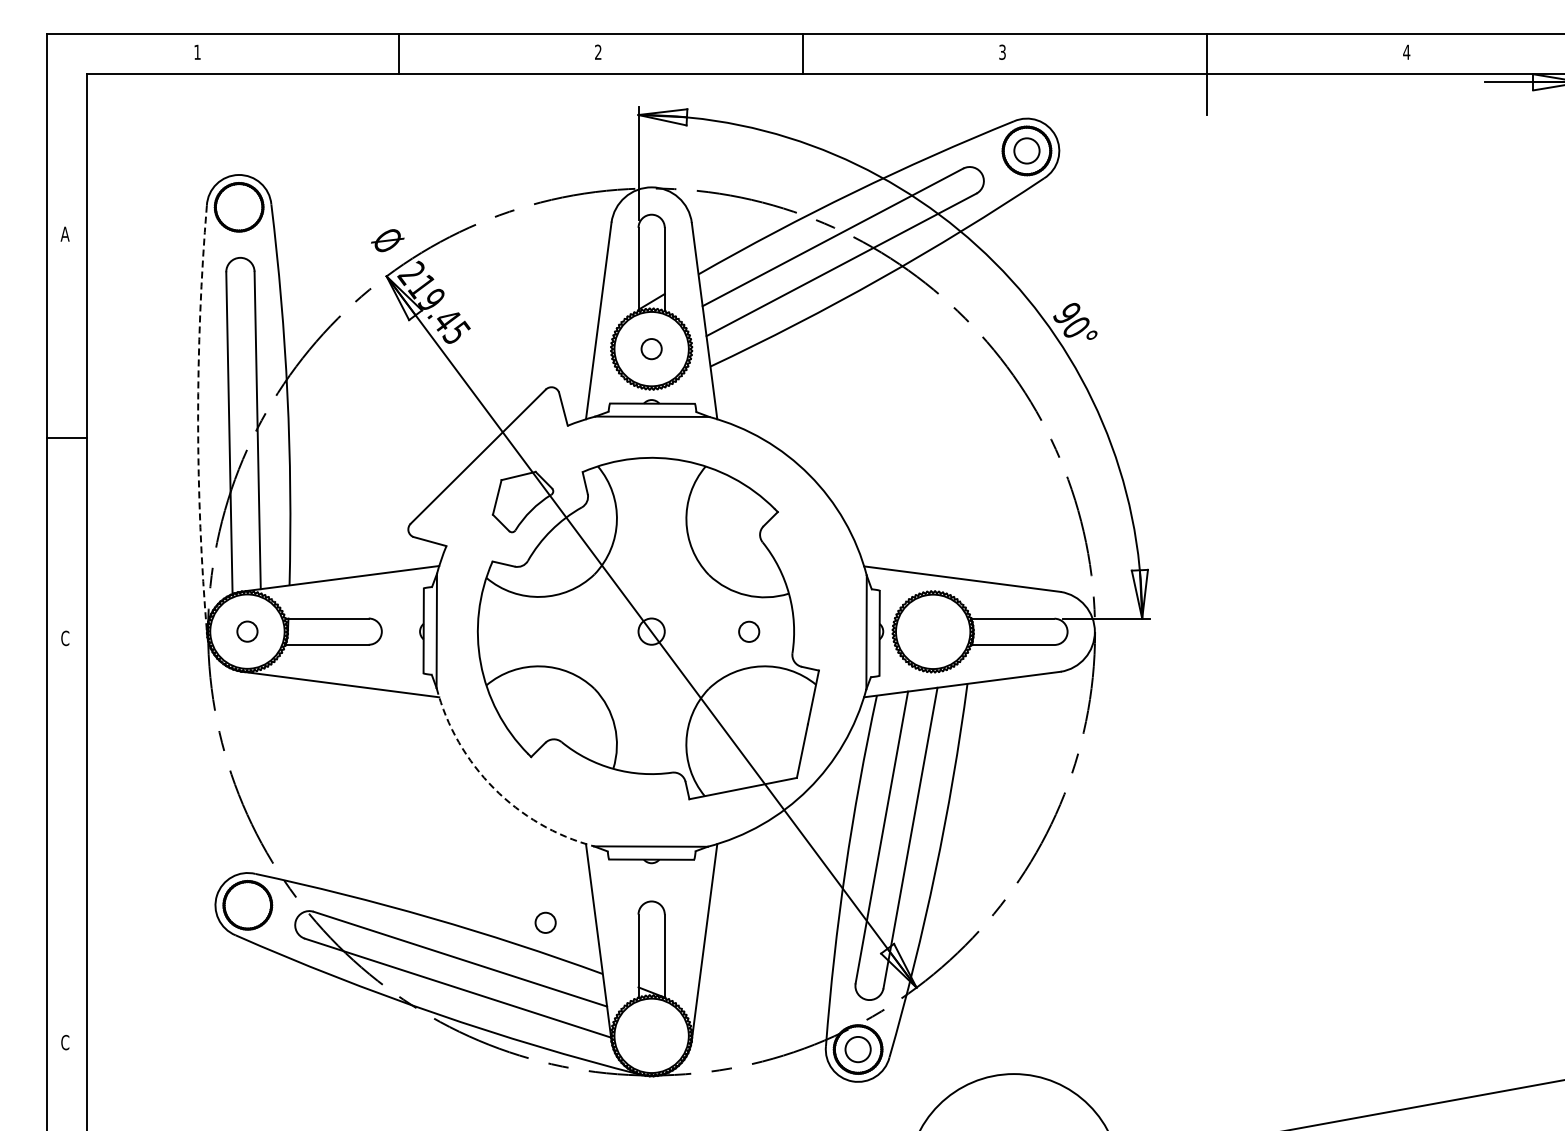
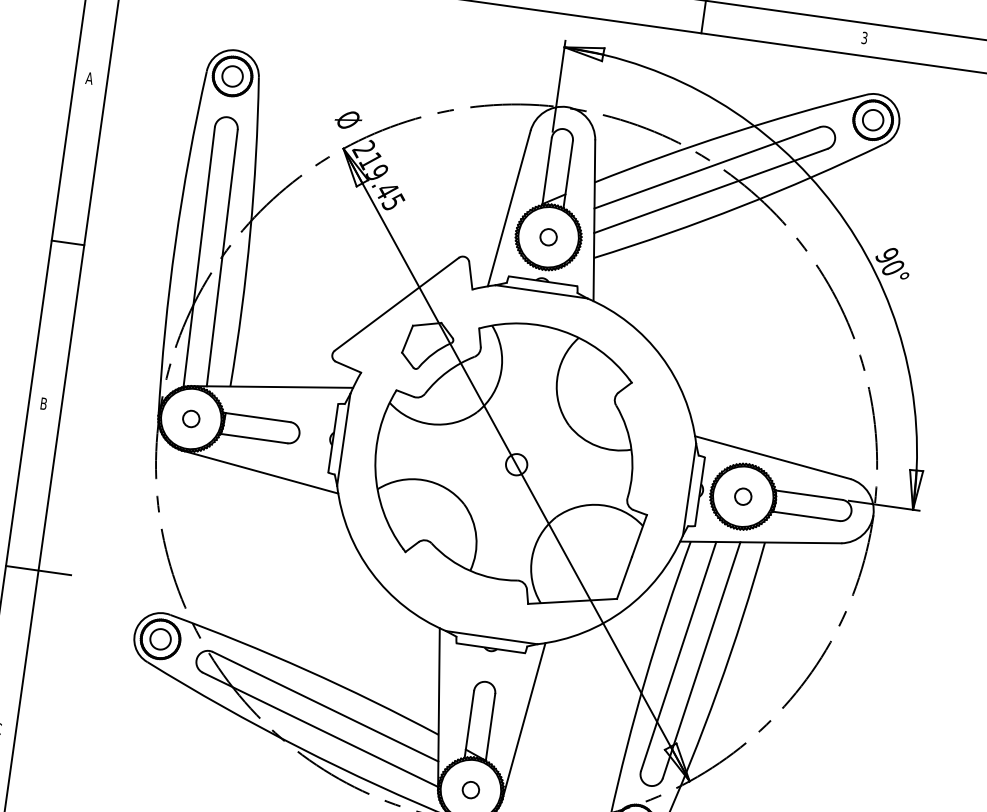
circle: (238, 206) -> (232, 75), added
arc: (198, 420) -> (175, 243), dashed -> solid
circle: (749, 631) -> (743, 496), moved
text: (65, 638) -> (44, 403), C -> B
arc: (493, 788) -> (371, 573), dashed -> solid
line: (86, 842) -> (37, 570), added
circle: (247, 904) -> (160, 638), added
circle: (545, 922) -> (470, 789), moved

